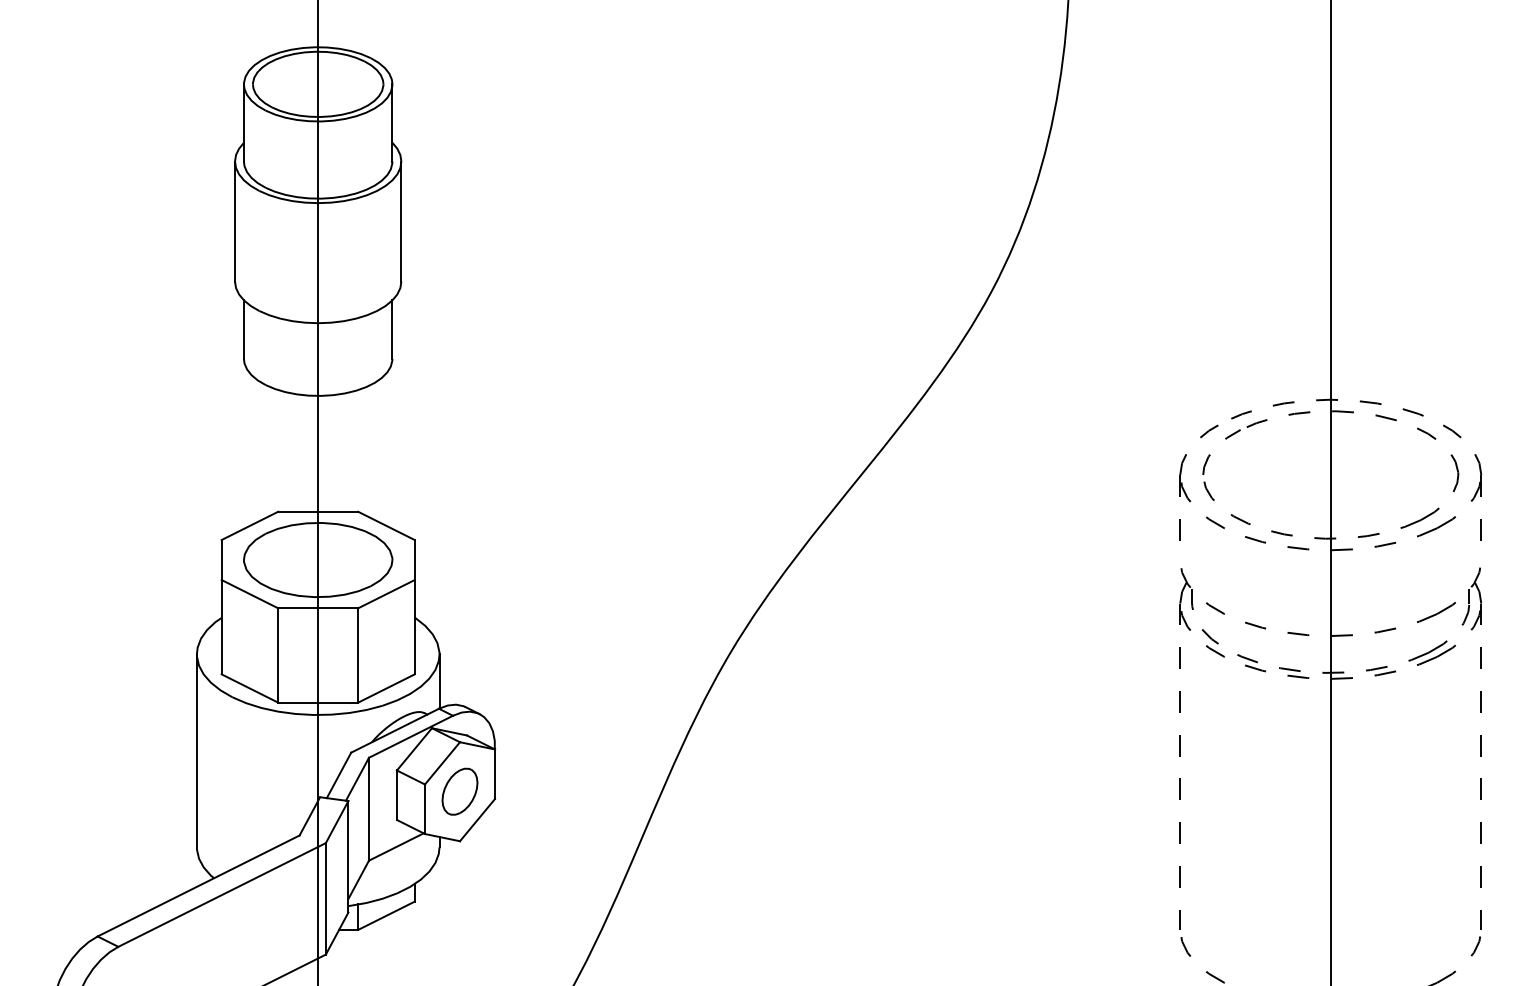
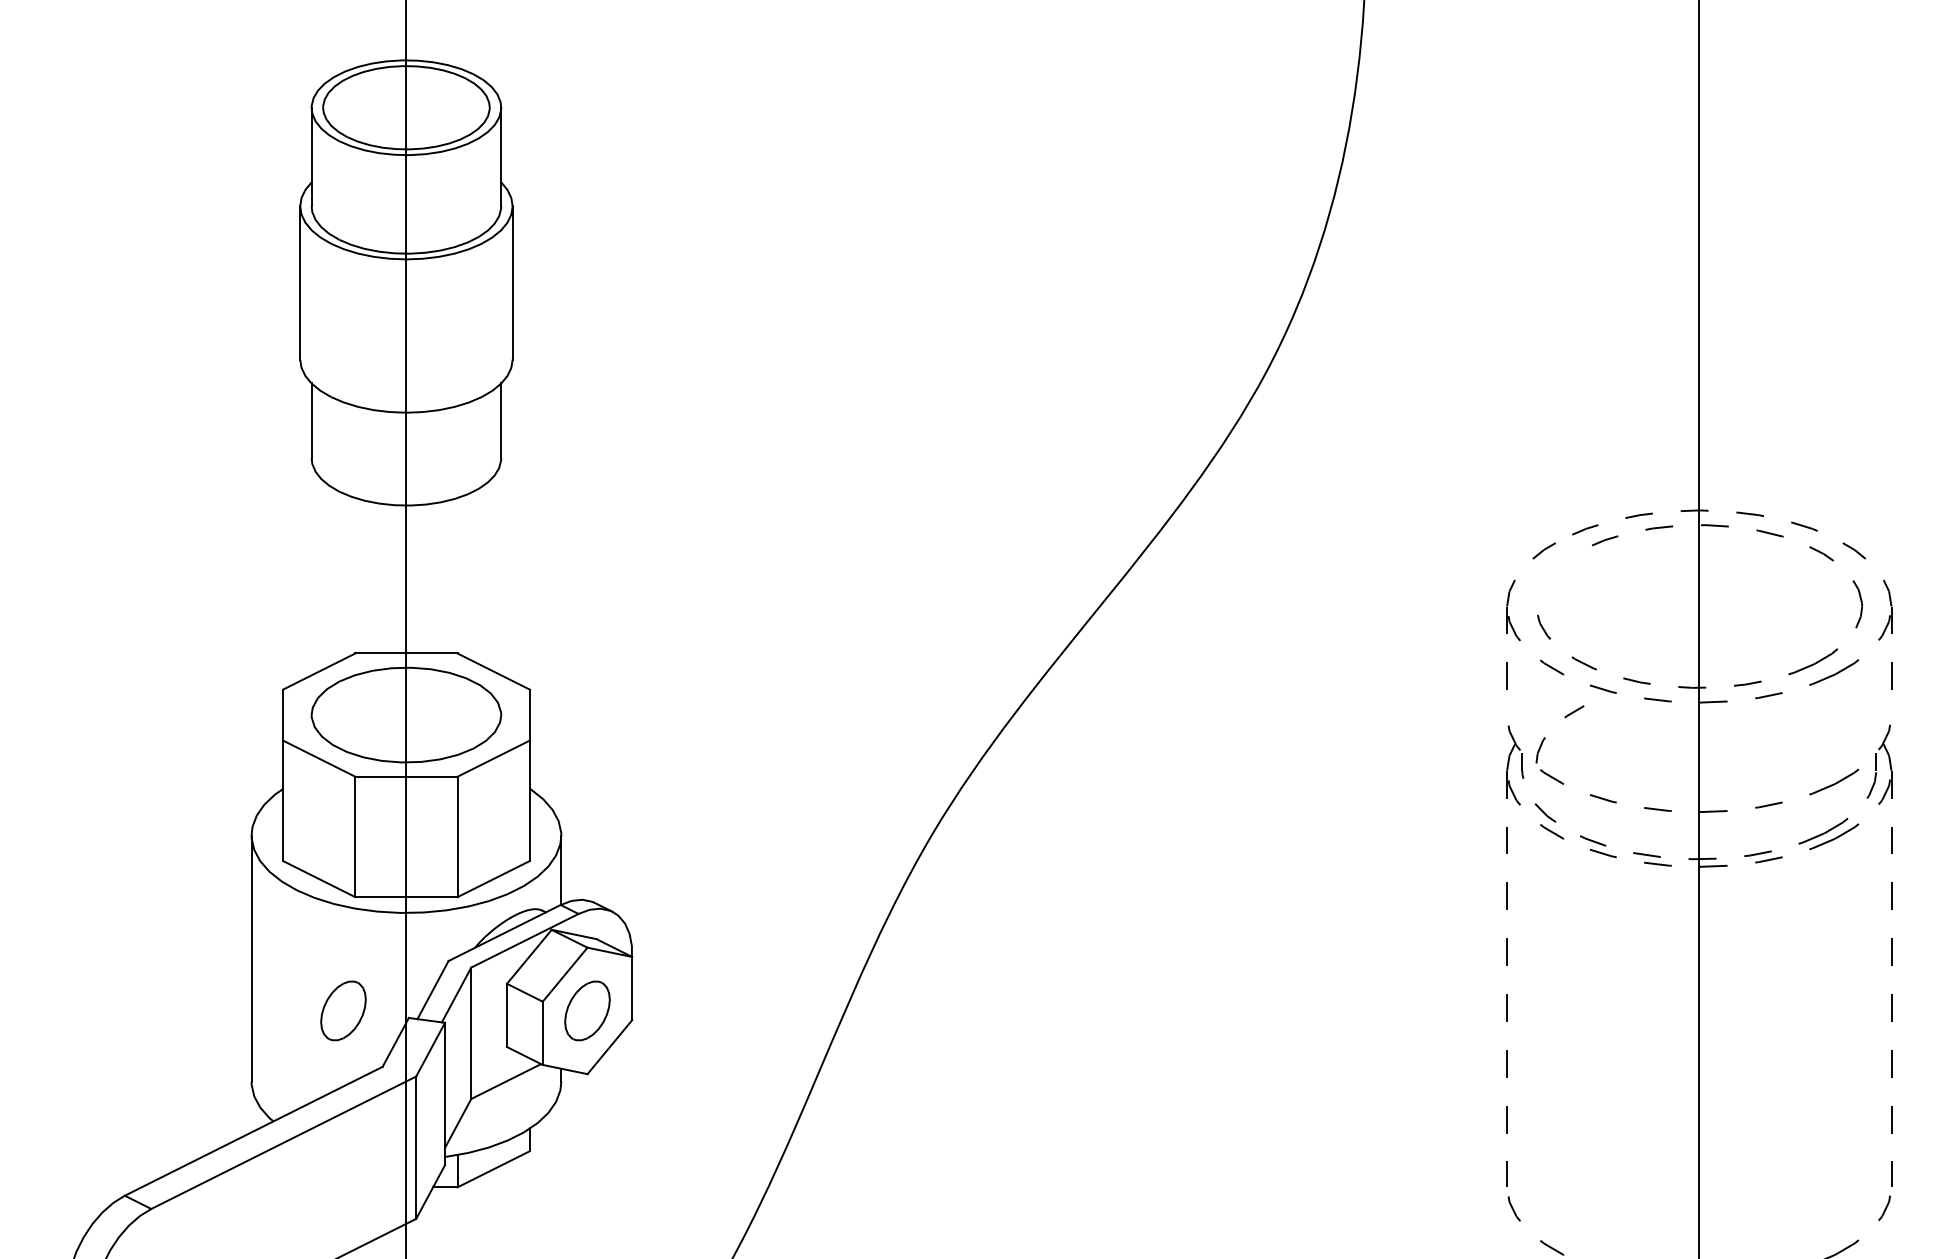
curve: (1210, 454) -> (1545, 737), moved
part: (268, 791) -> (343, 1010), added

